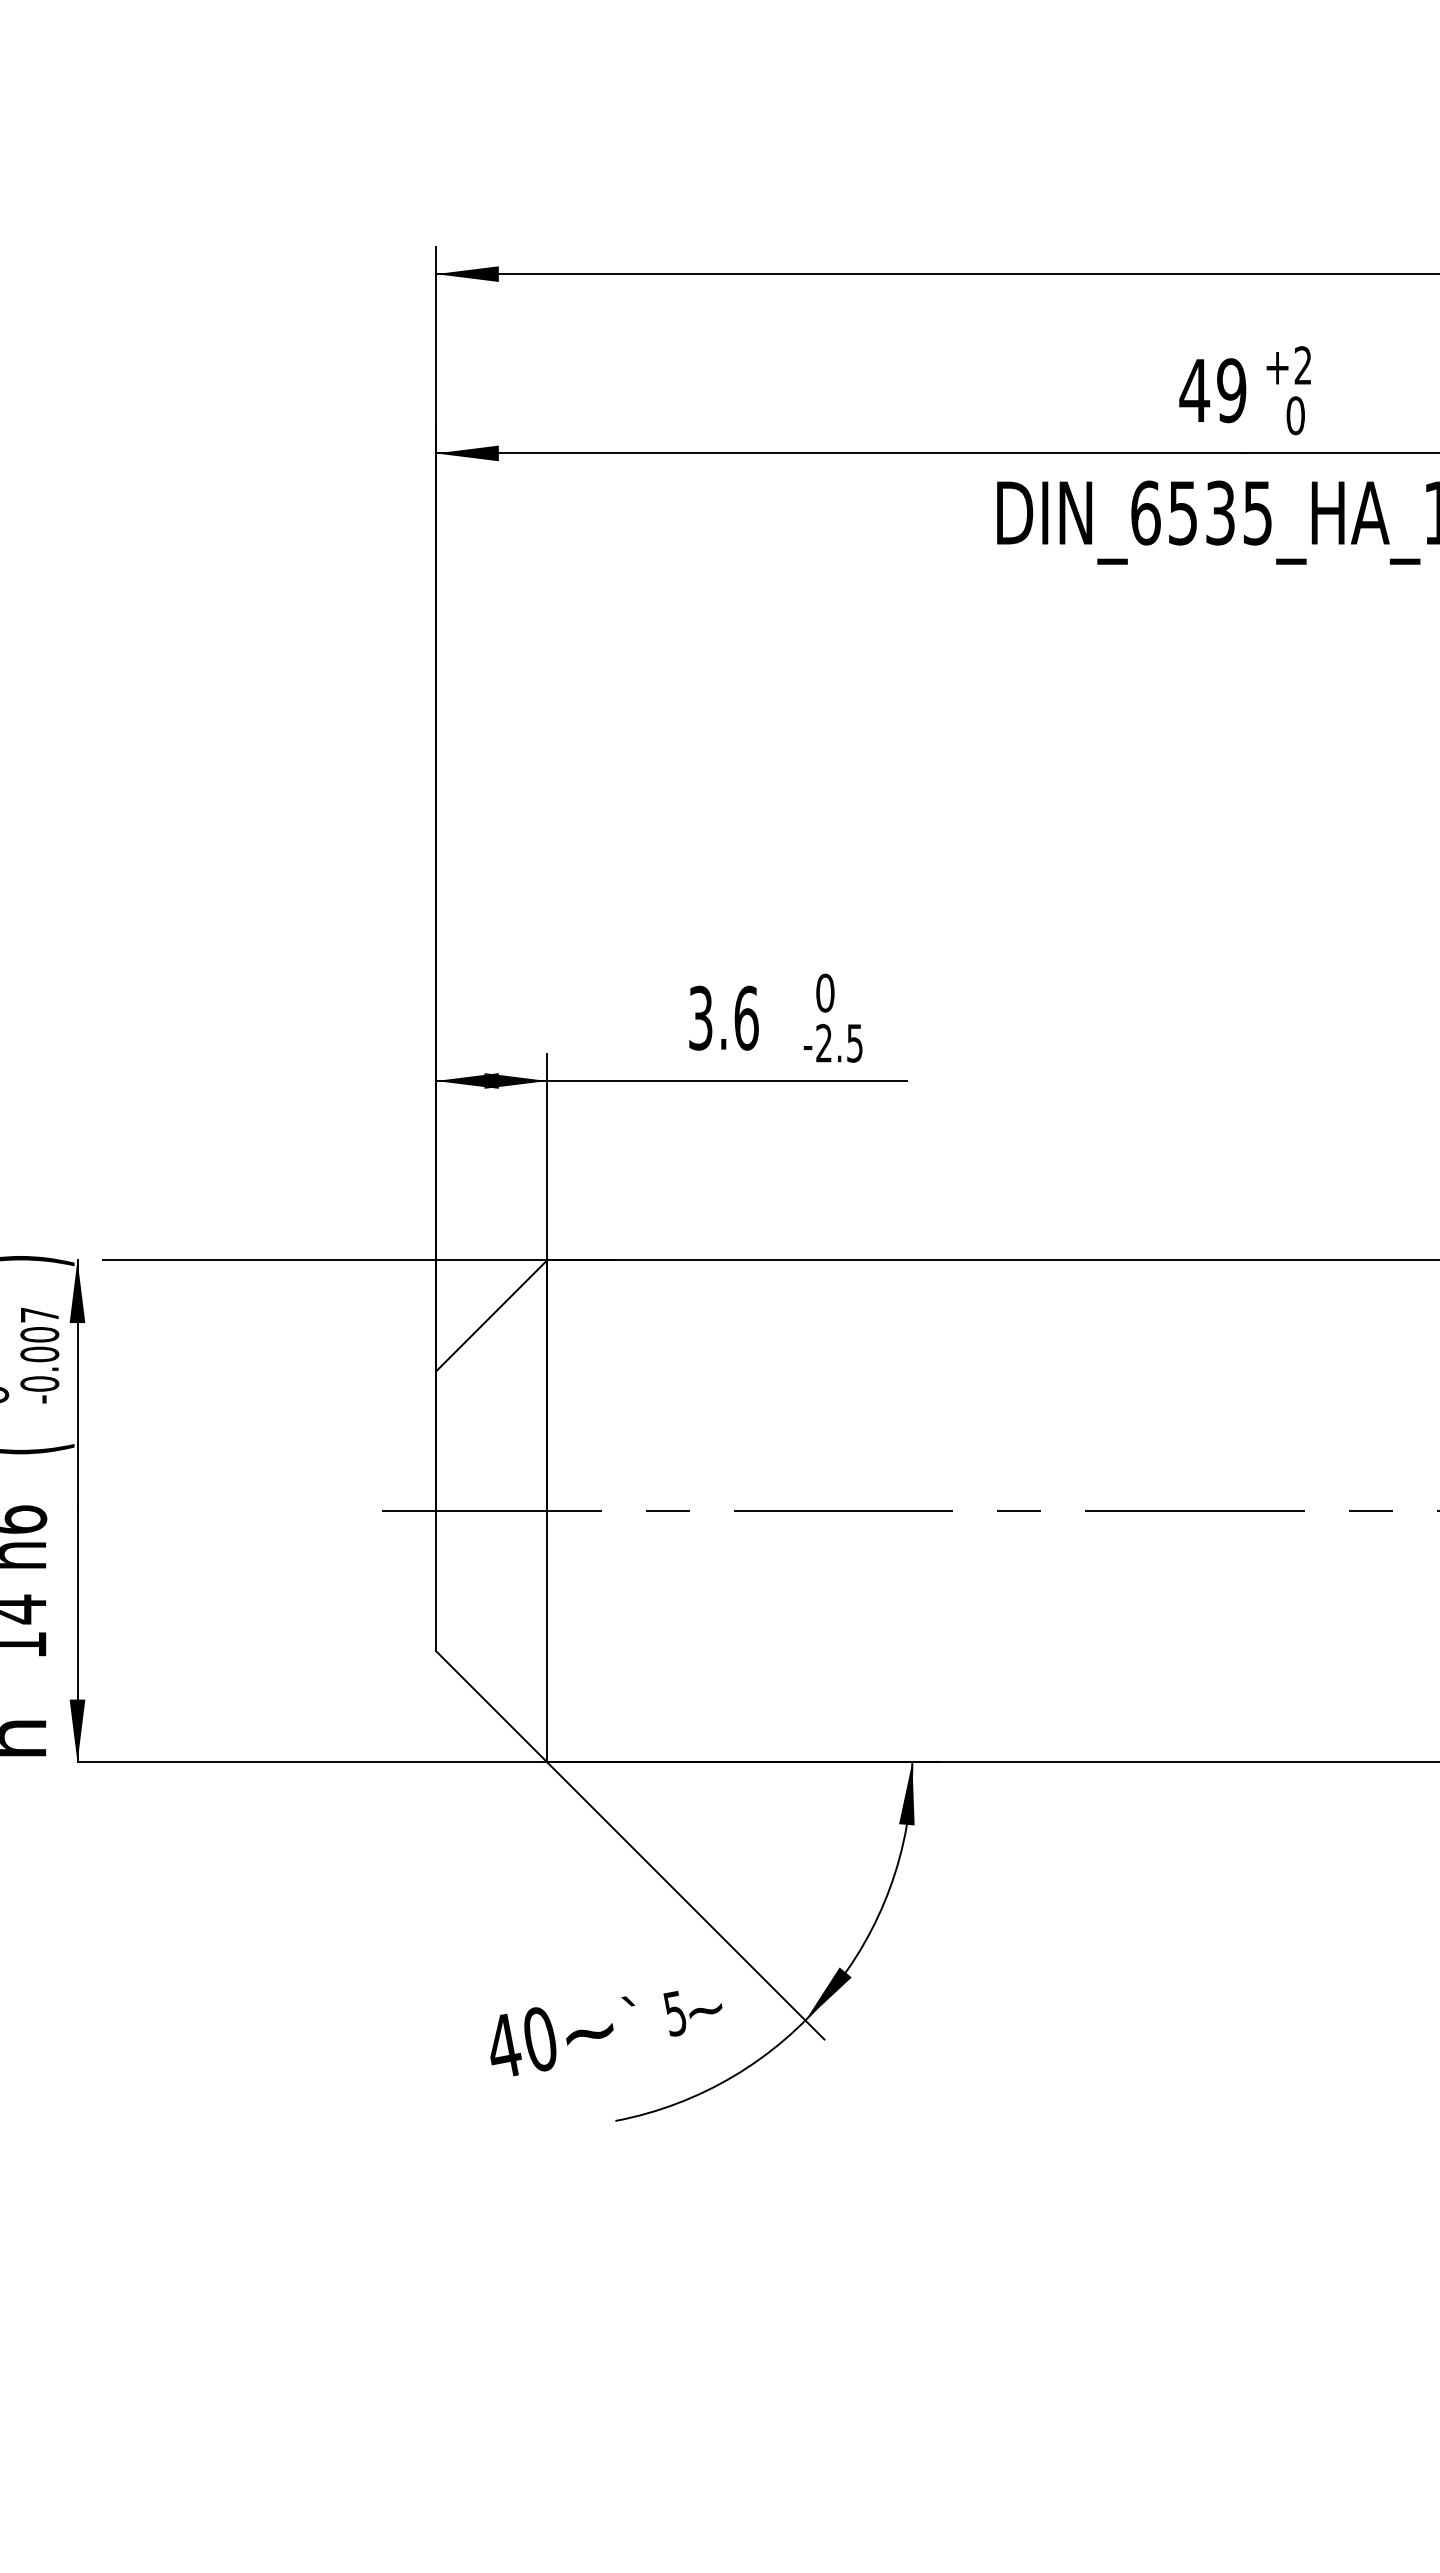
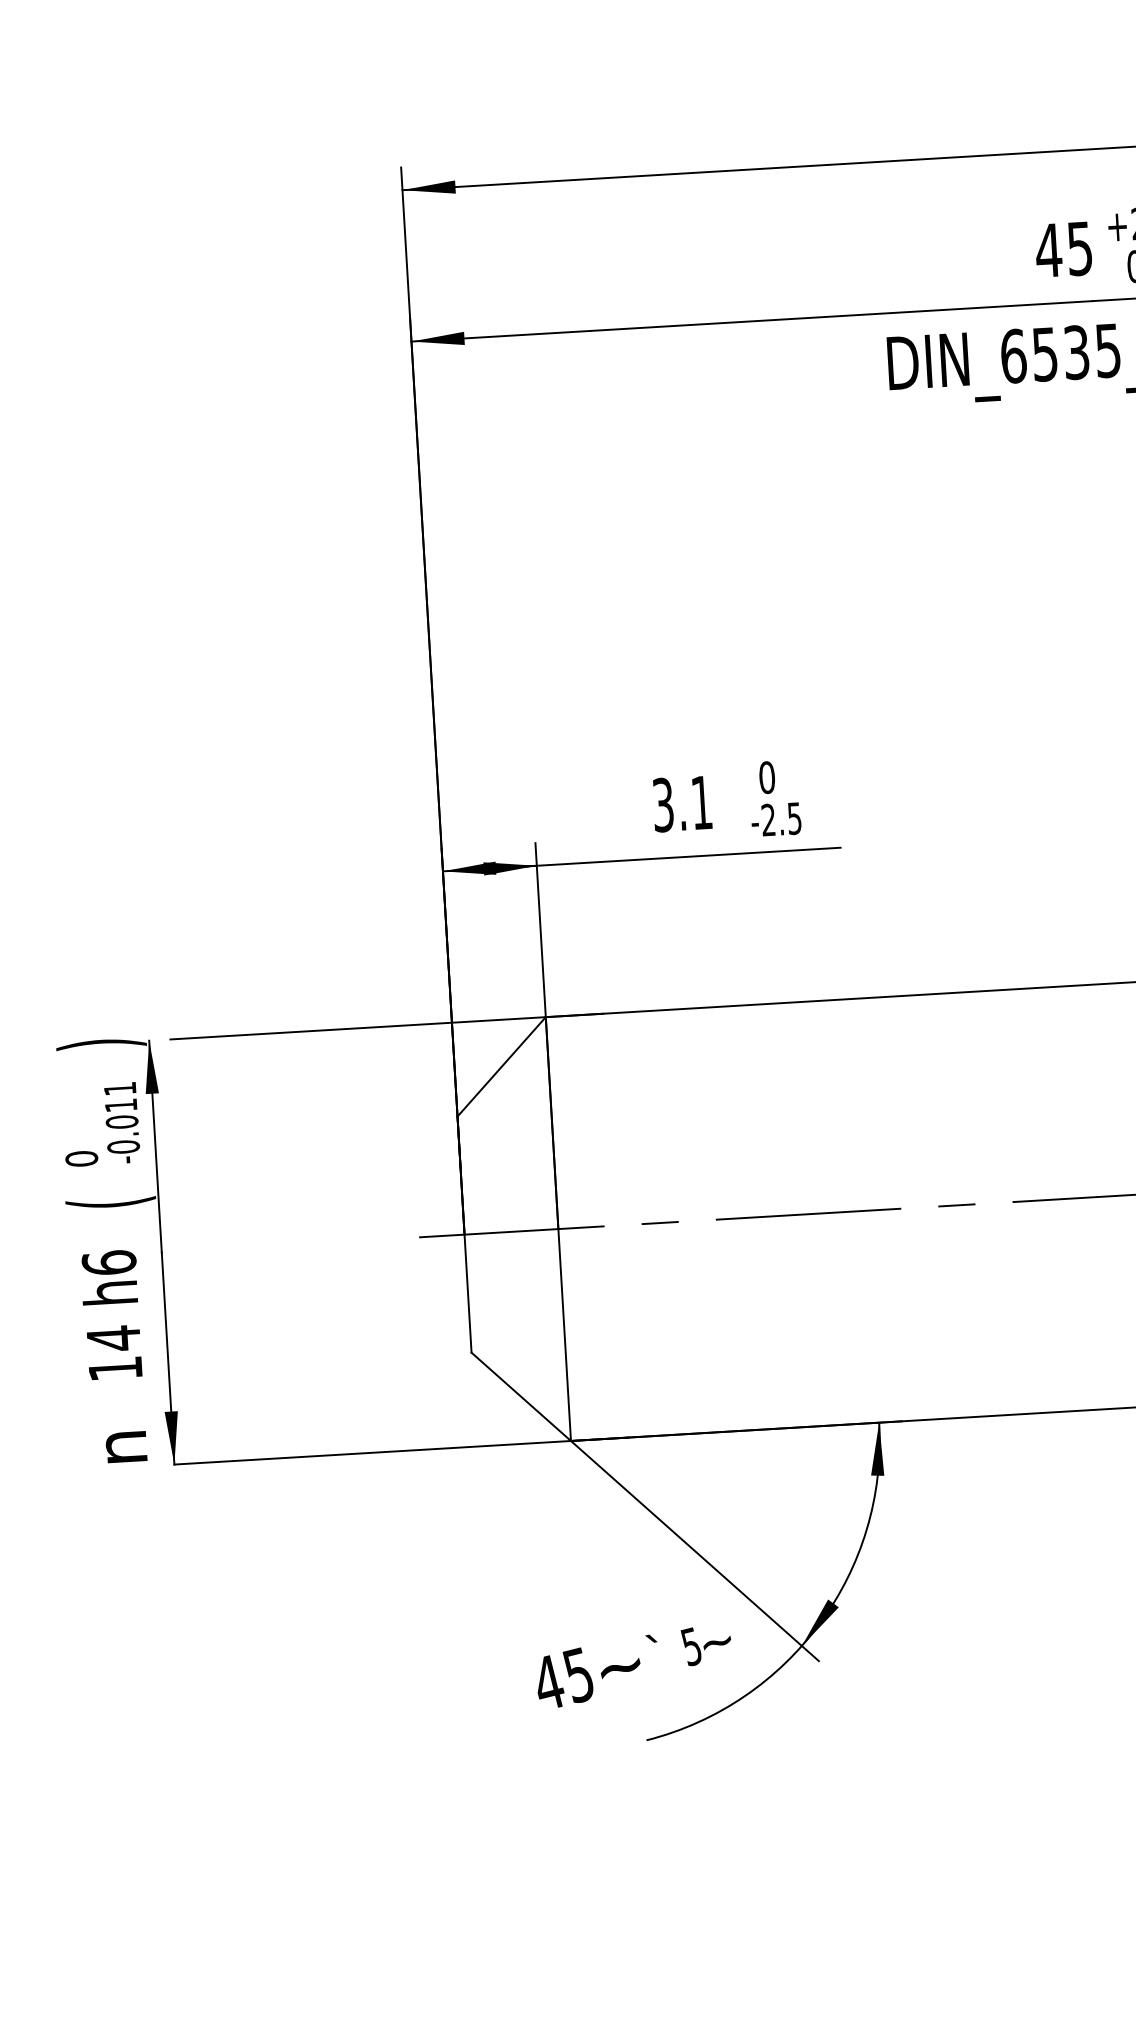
text: (1231, 390) -> (1079, 248), 49 -> 45
text: (746, 1017) -> (701, 802), 3.6 -> 3.1
text: (39, 1324) -> (120, 1096), -0.007 -> -0.011
text: (539, 2039) -> (578, 1675), 40 -> 45

